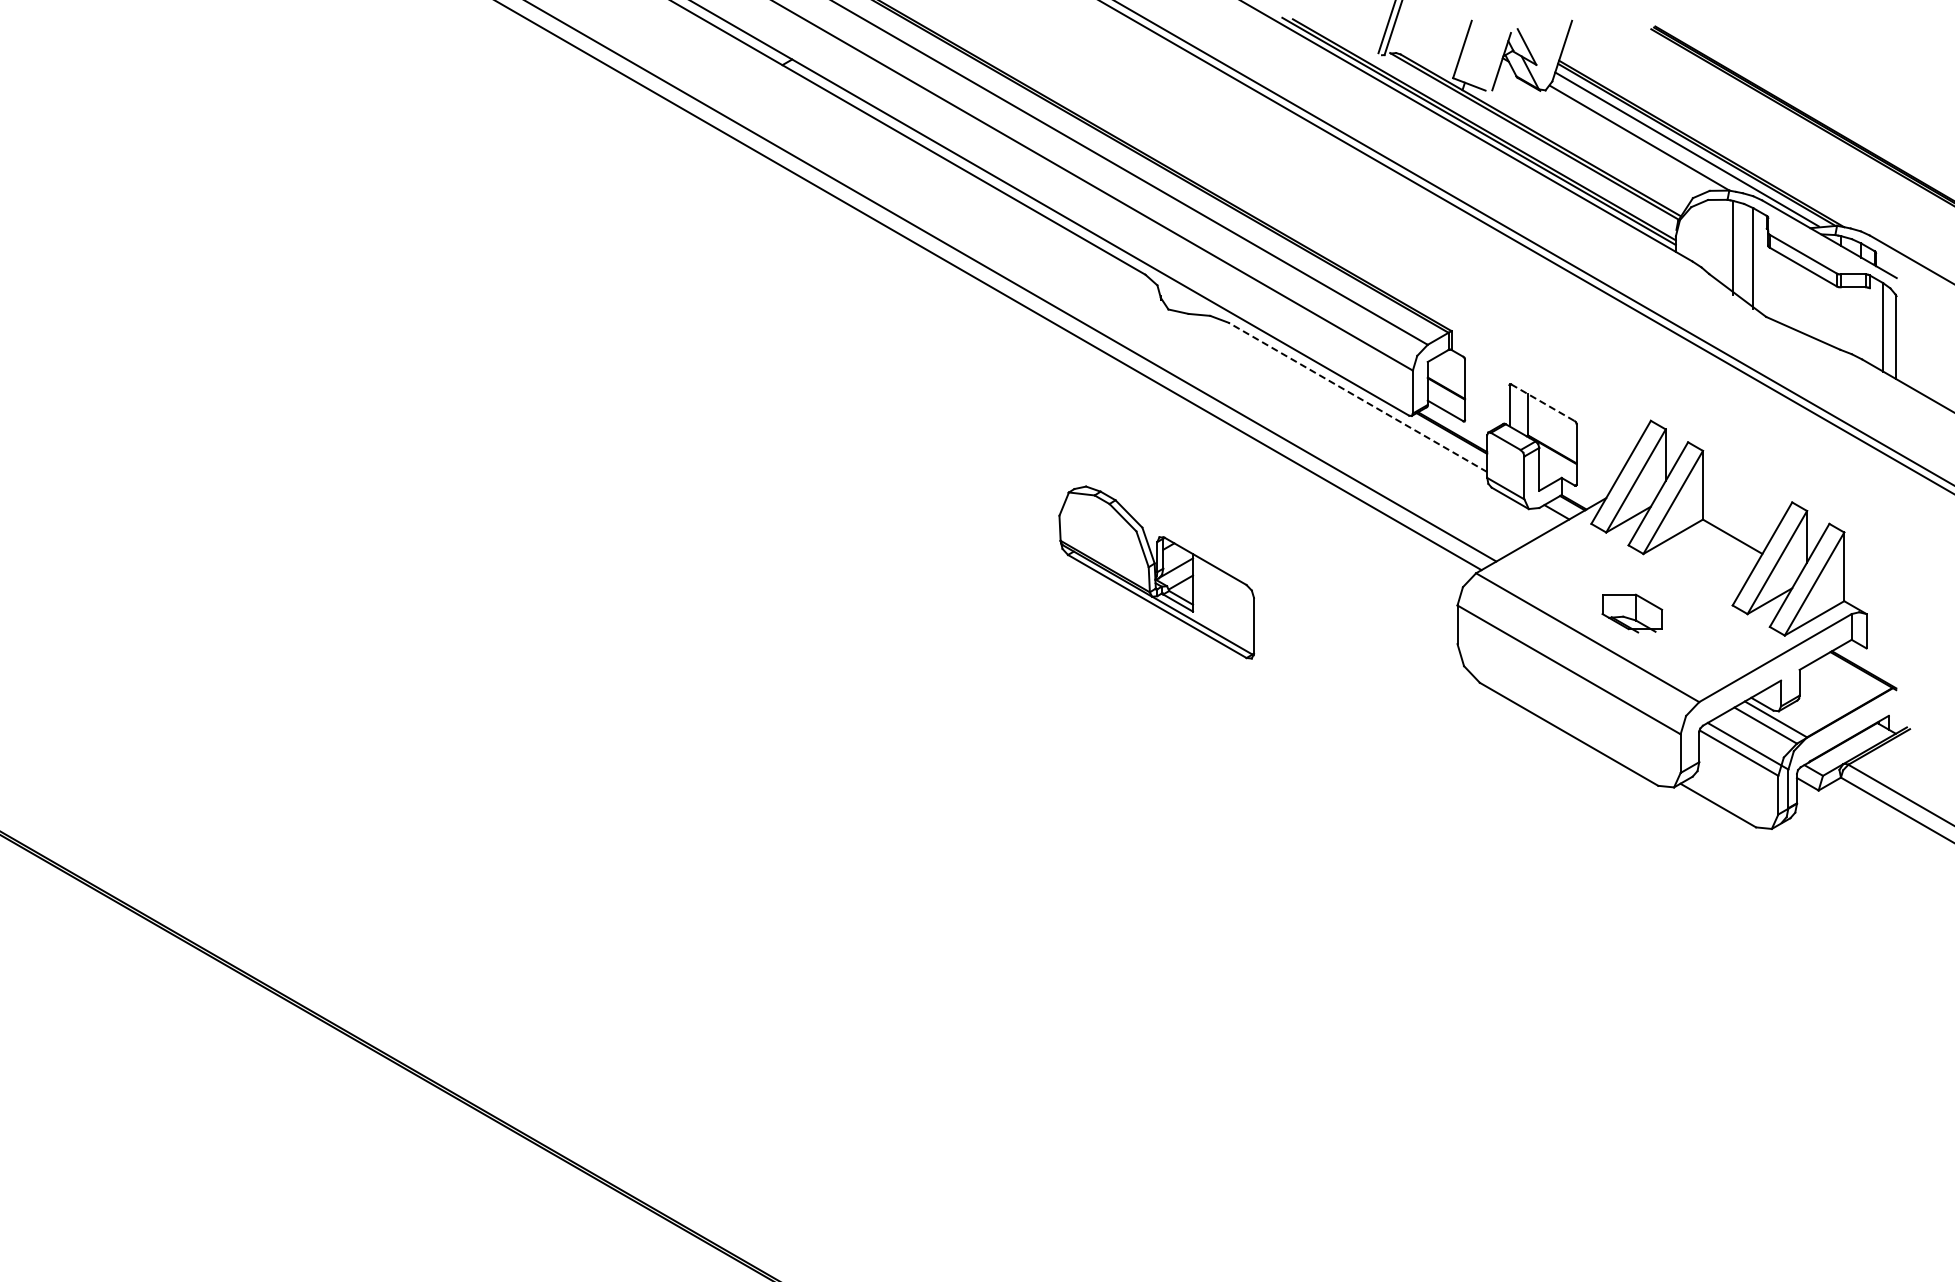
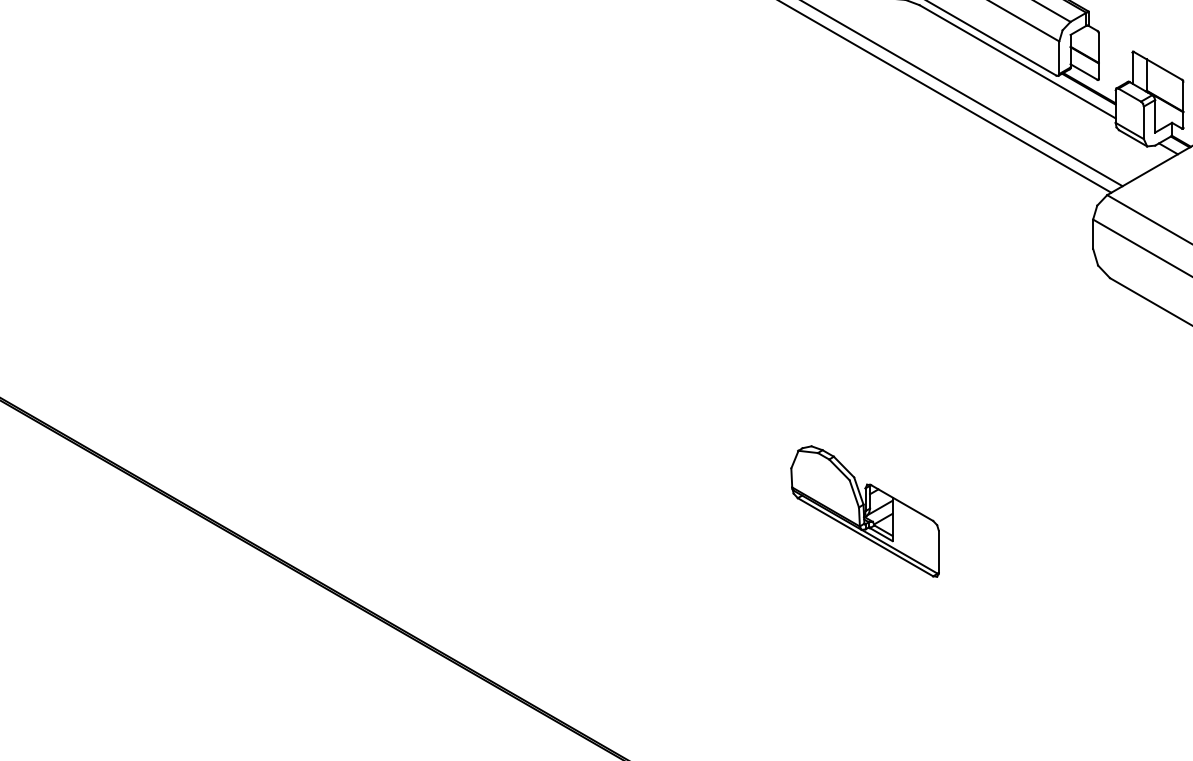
line: (1357, 397) -> (1017, 61), dashed -> solid
line: (1543, 402) -> (1158, 65), dashed -> solid
part: (1156, 572) -> (864, 511), moved

